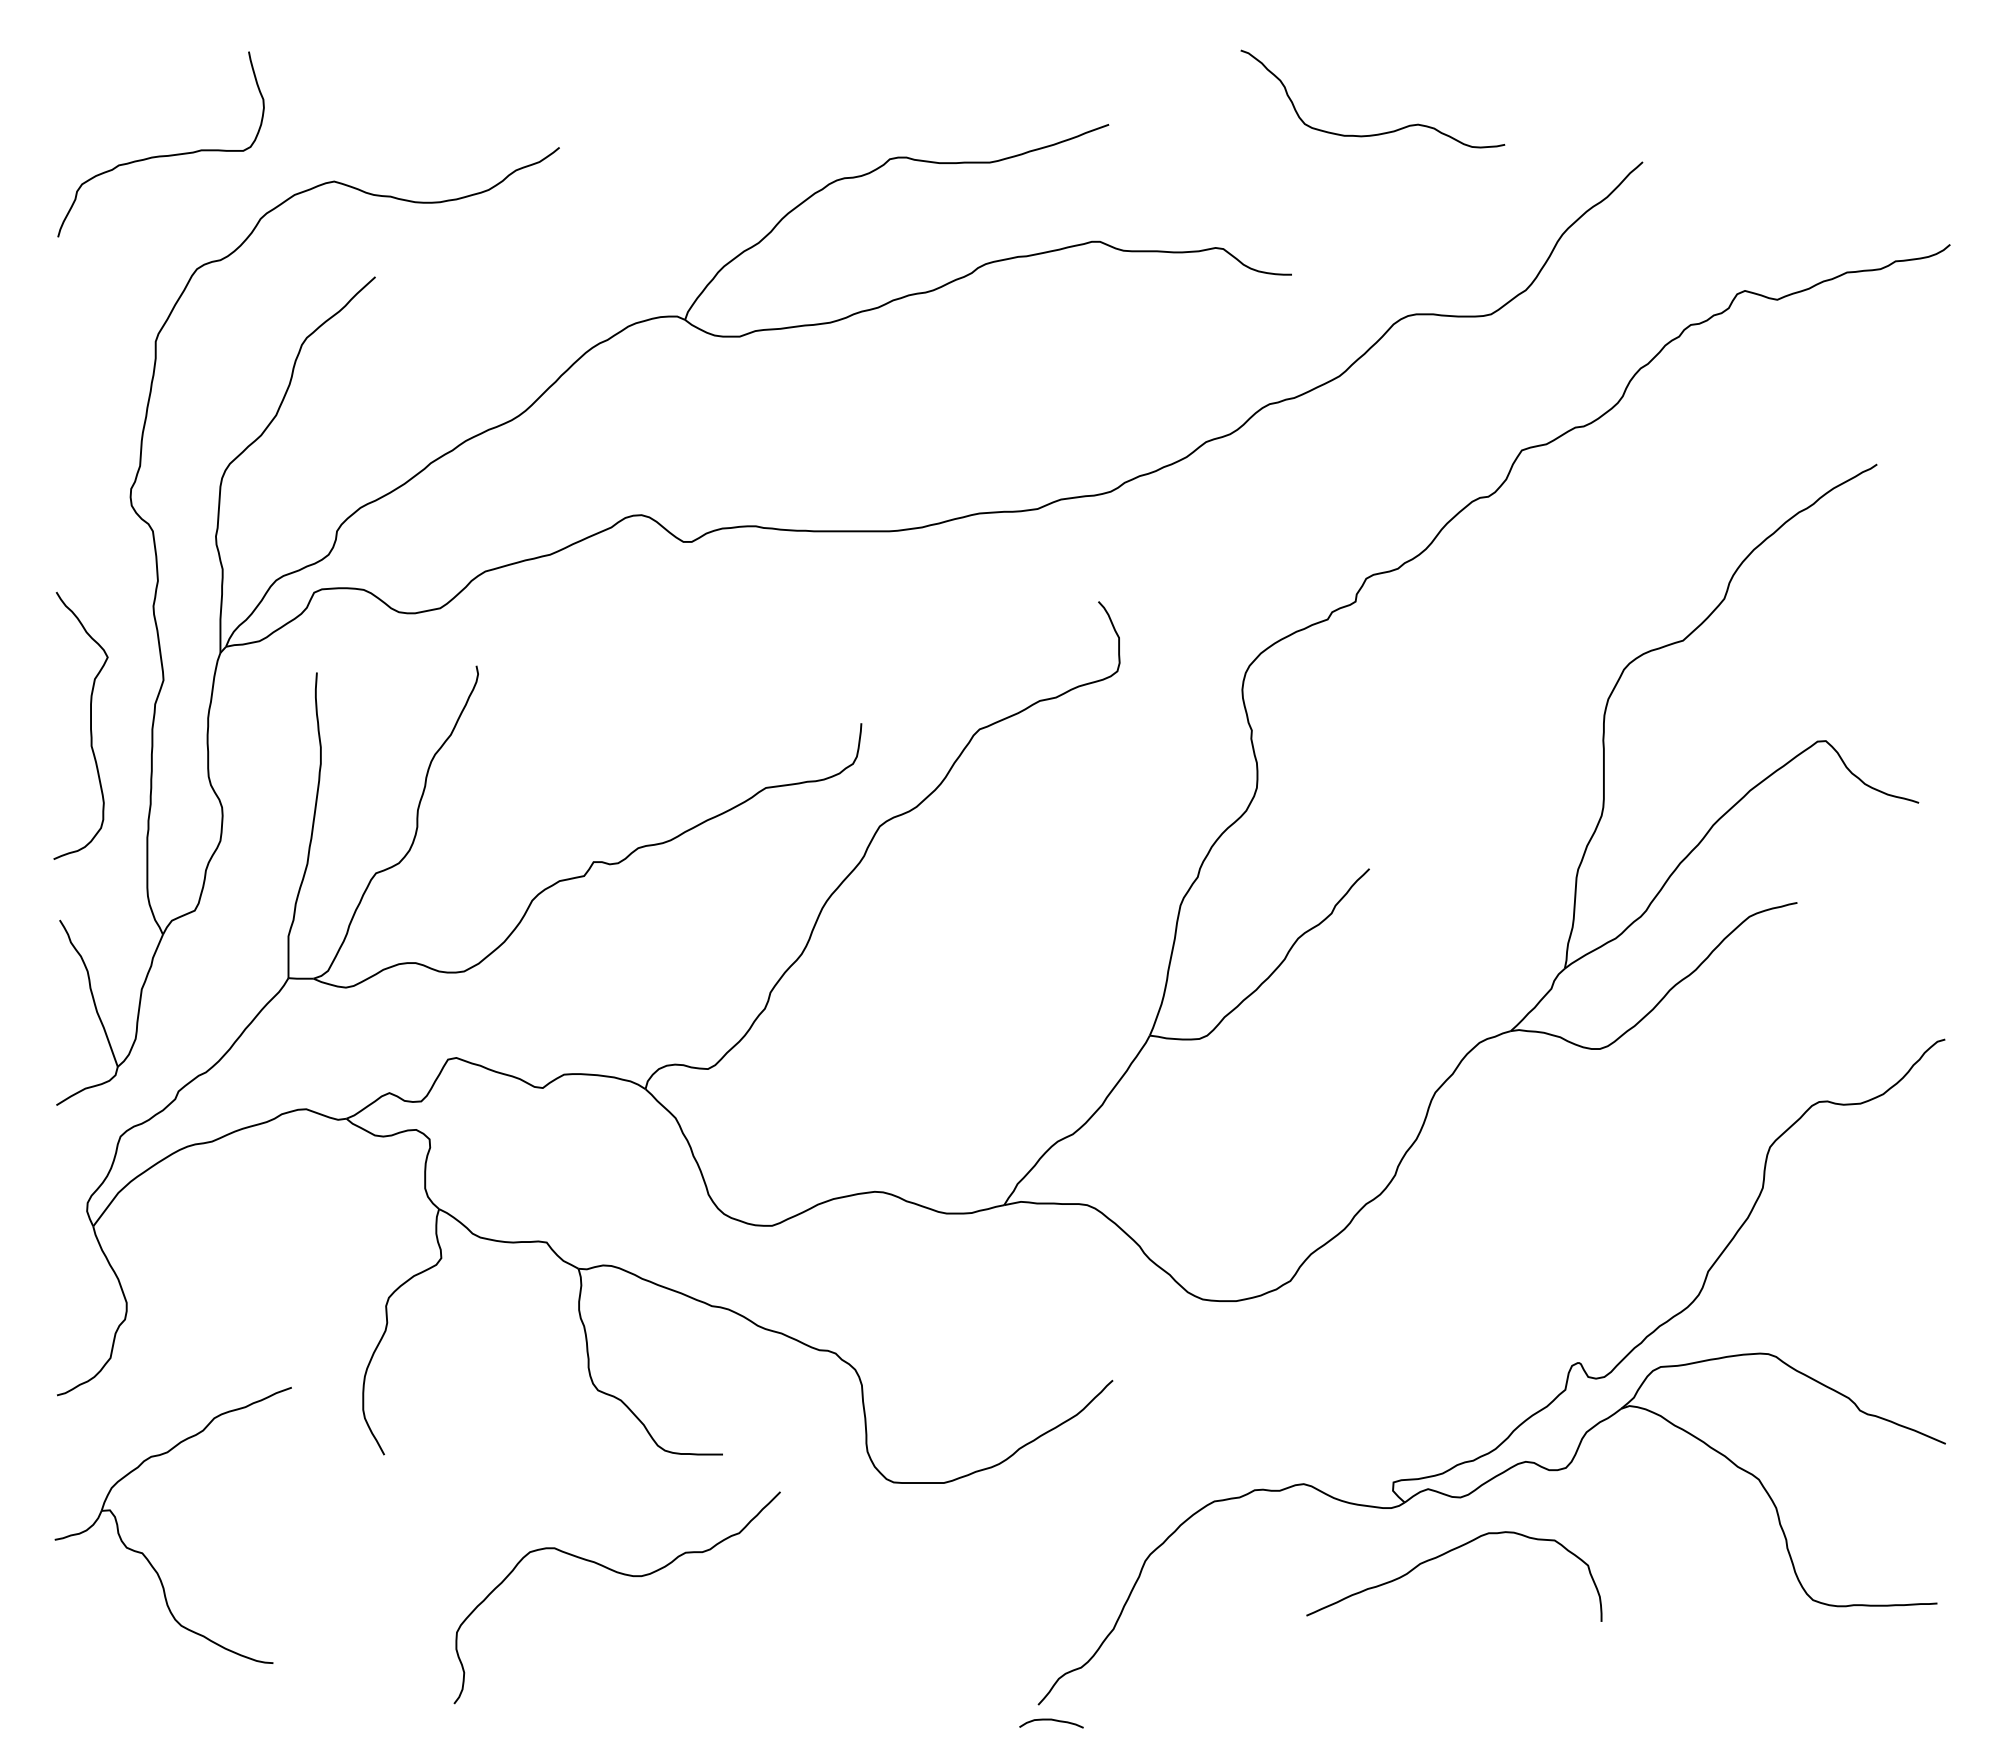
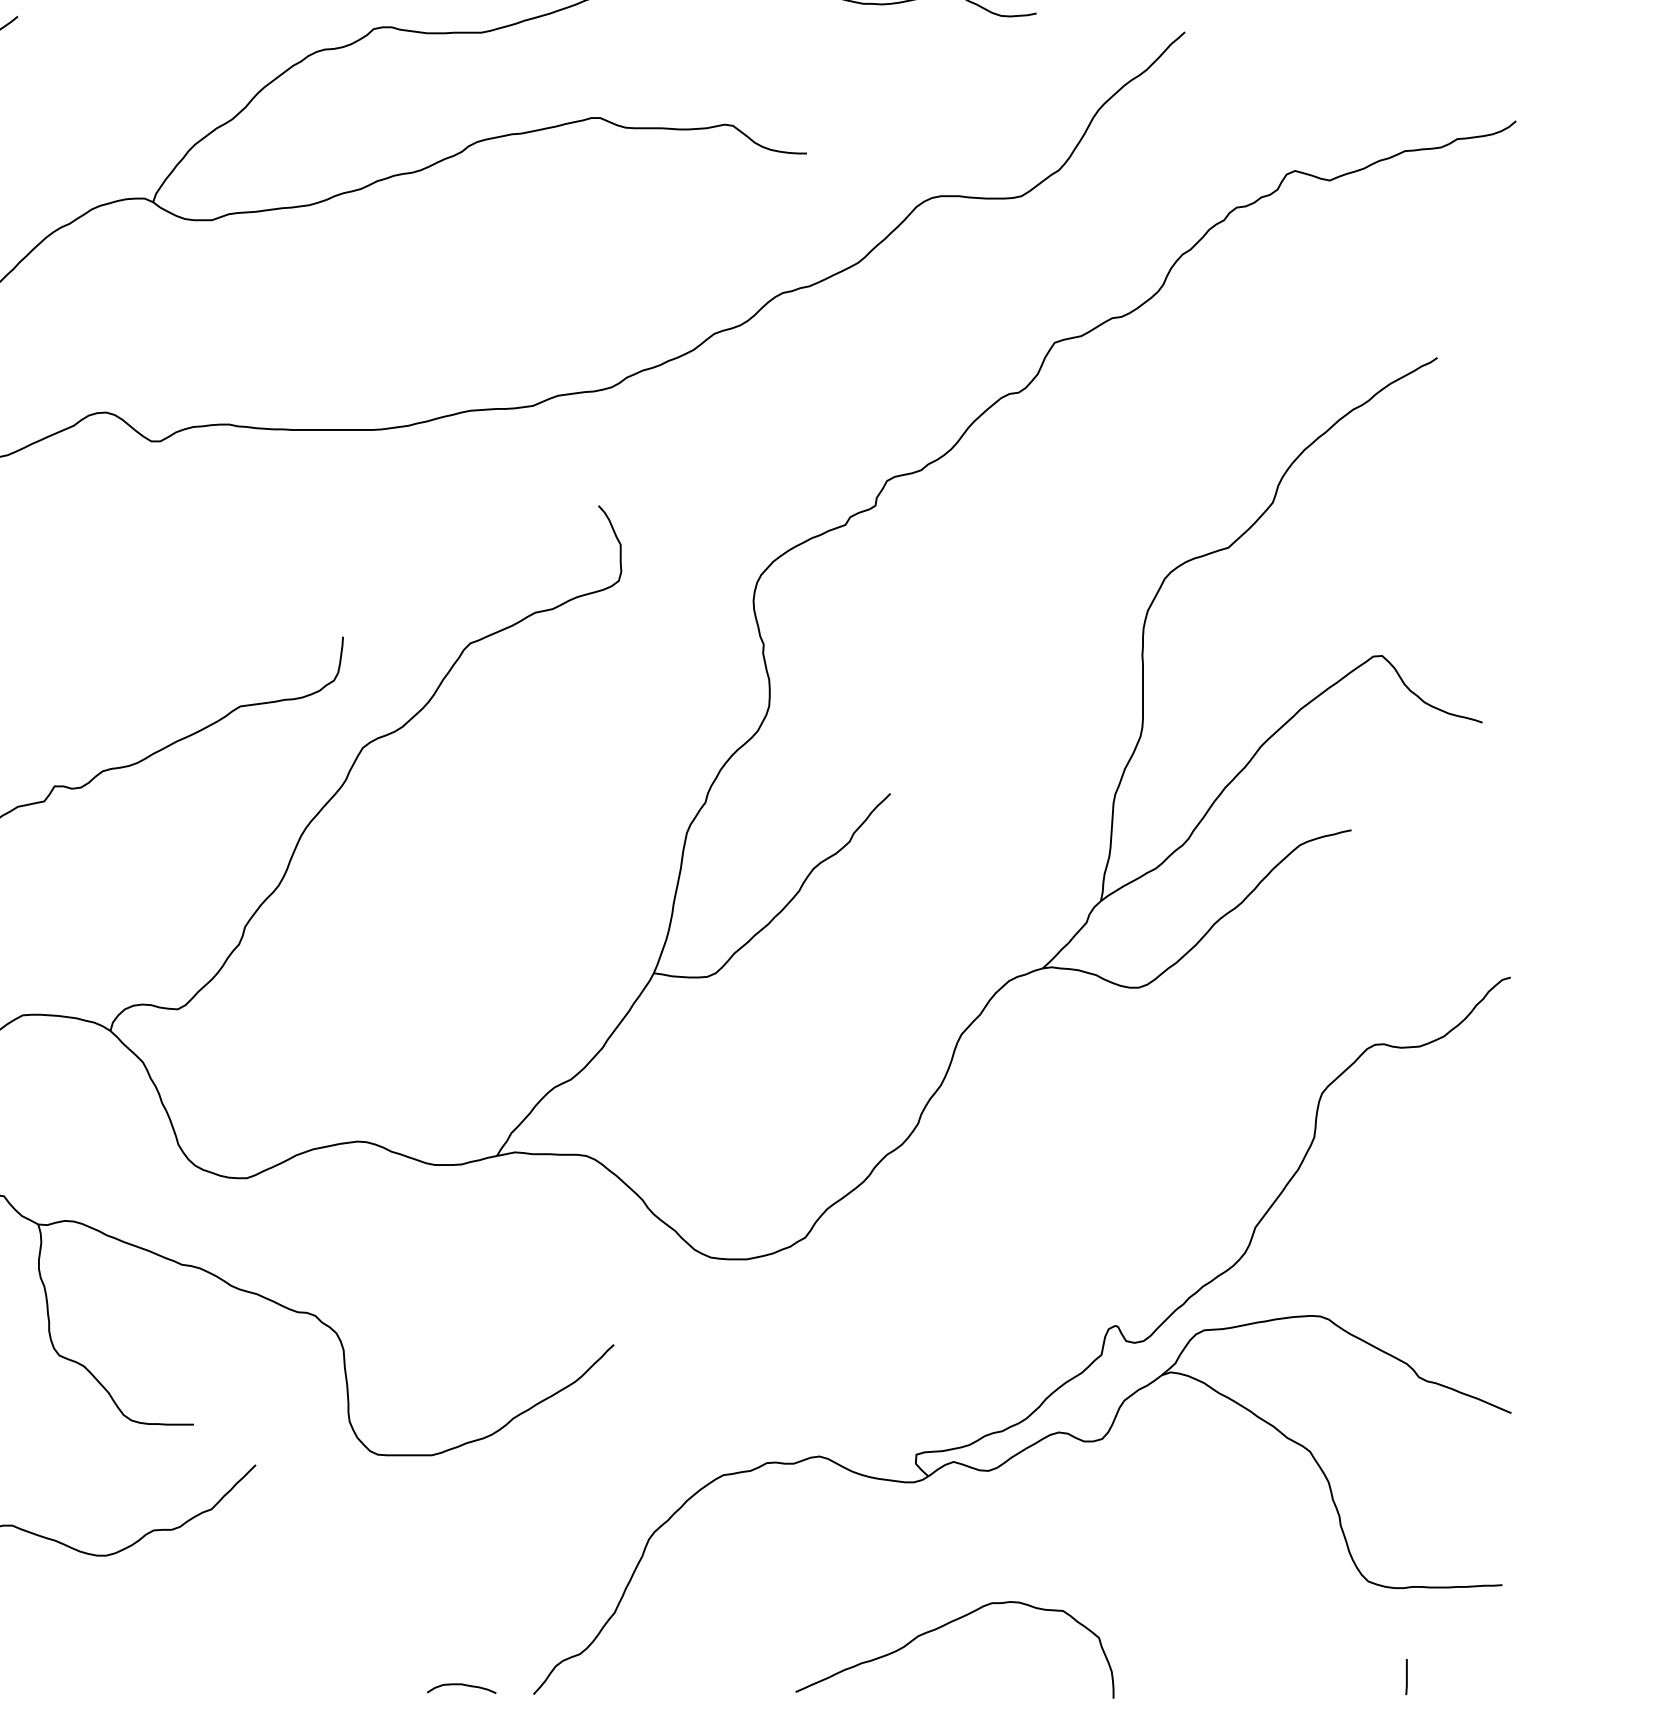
curve: (1443, 1555) -> (943, 1627), moved
line: (1848, 1688) -> (1406, 1676), added
curve: (1051, 1720) -> (461, 1685), moved

